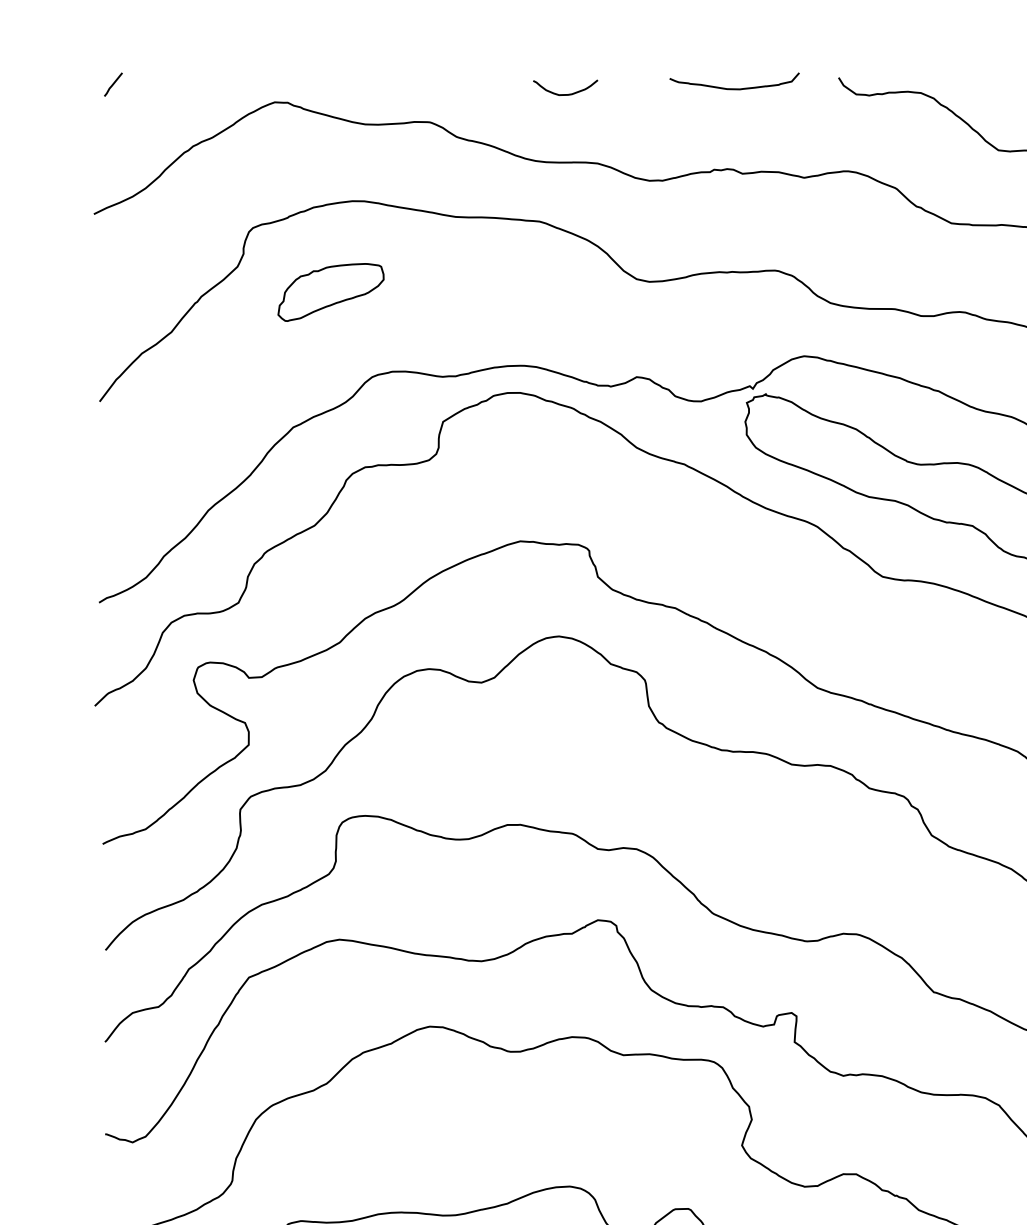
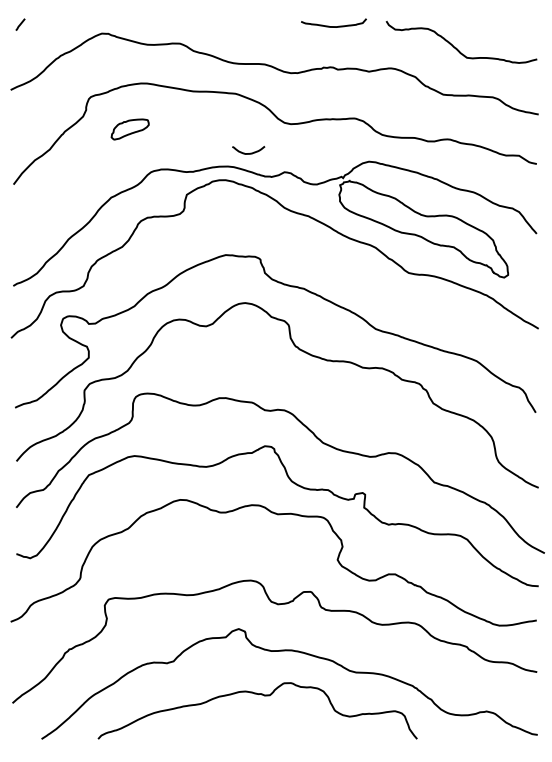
curve: (569, 92) -> (250, 152), moved
part: (329, 292) -> (129, 129), size x0.7

